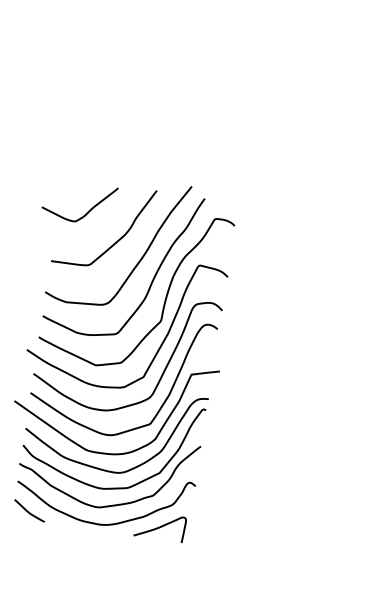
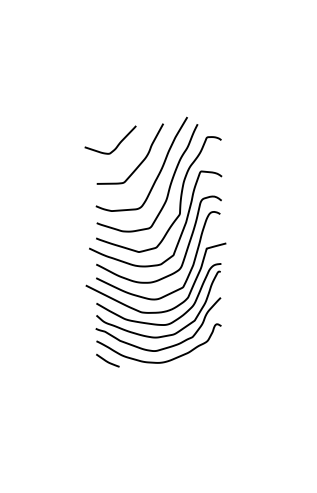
curve: (159, 525) -> (200, 357), removed

